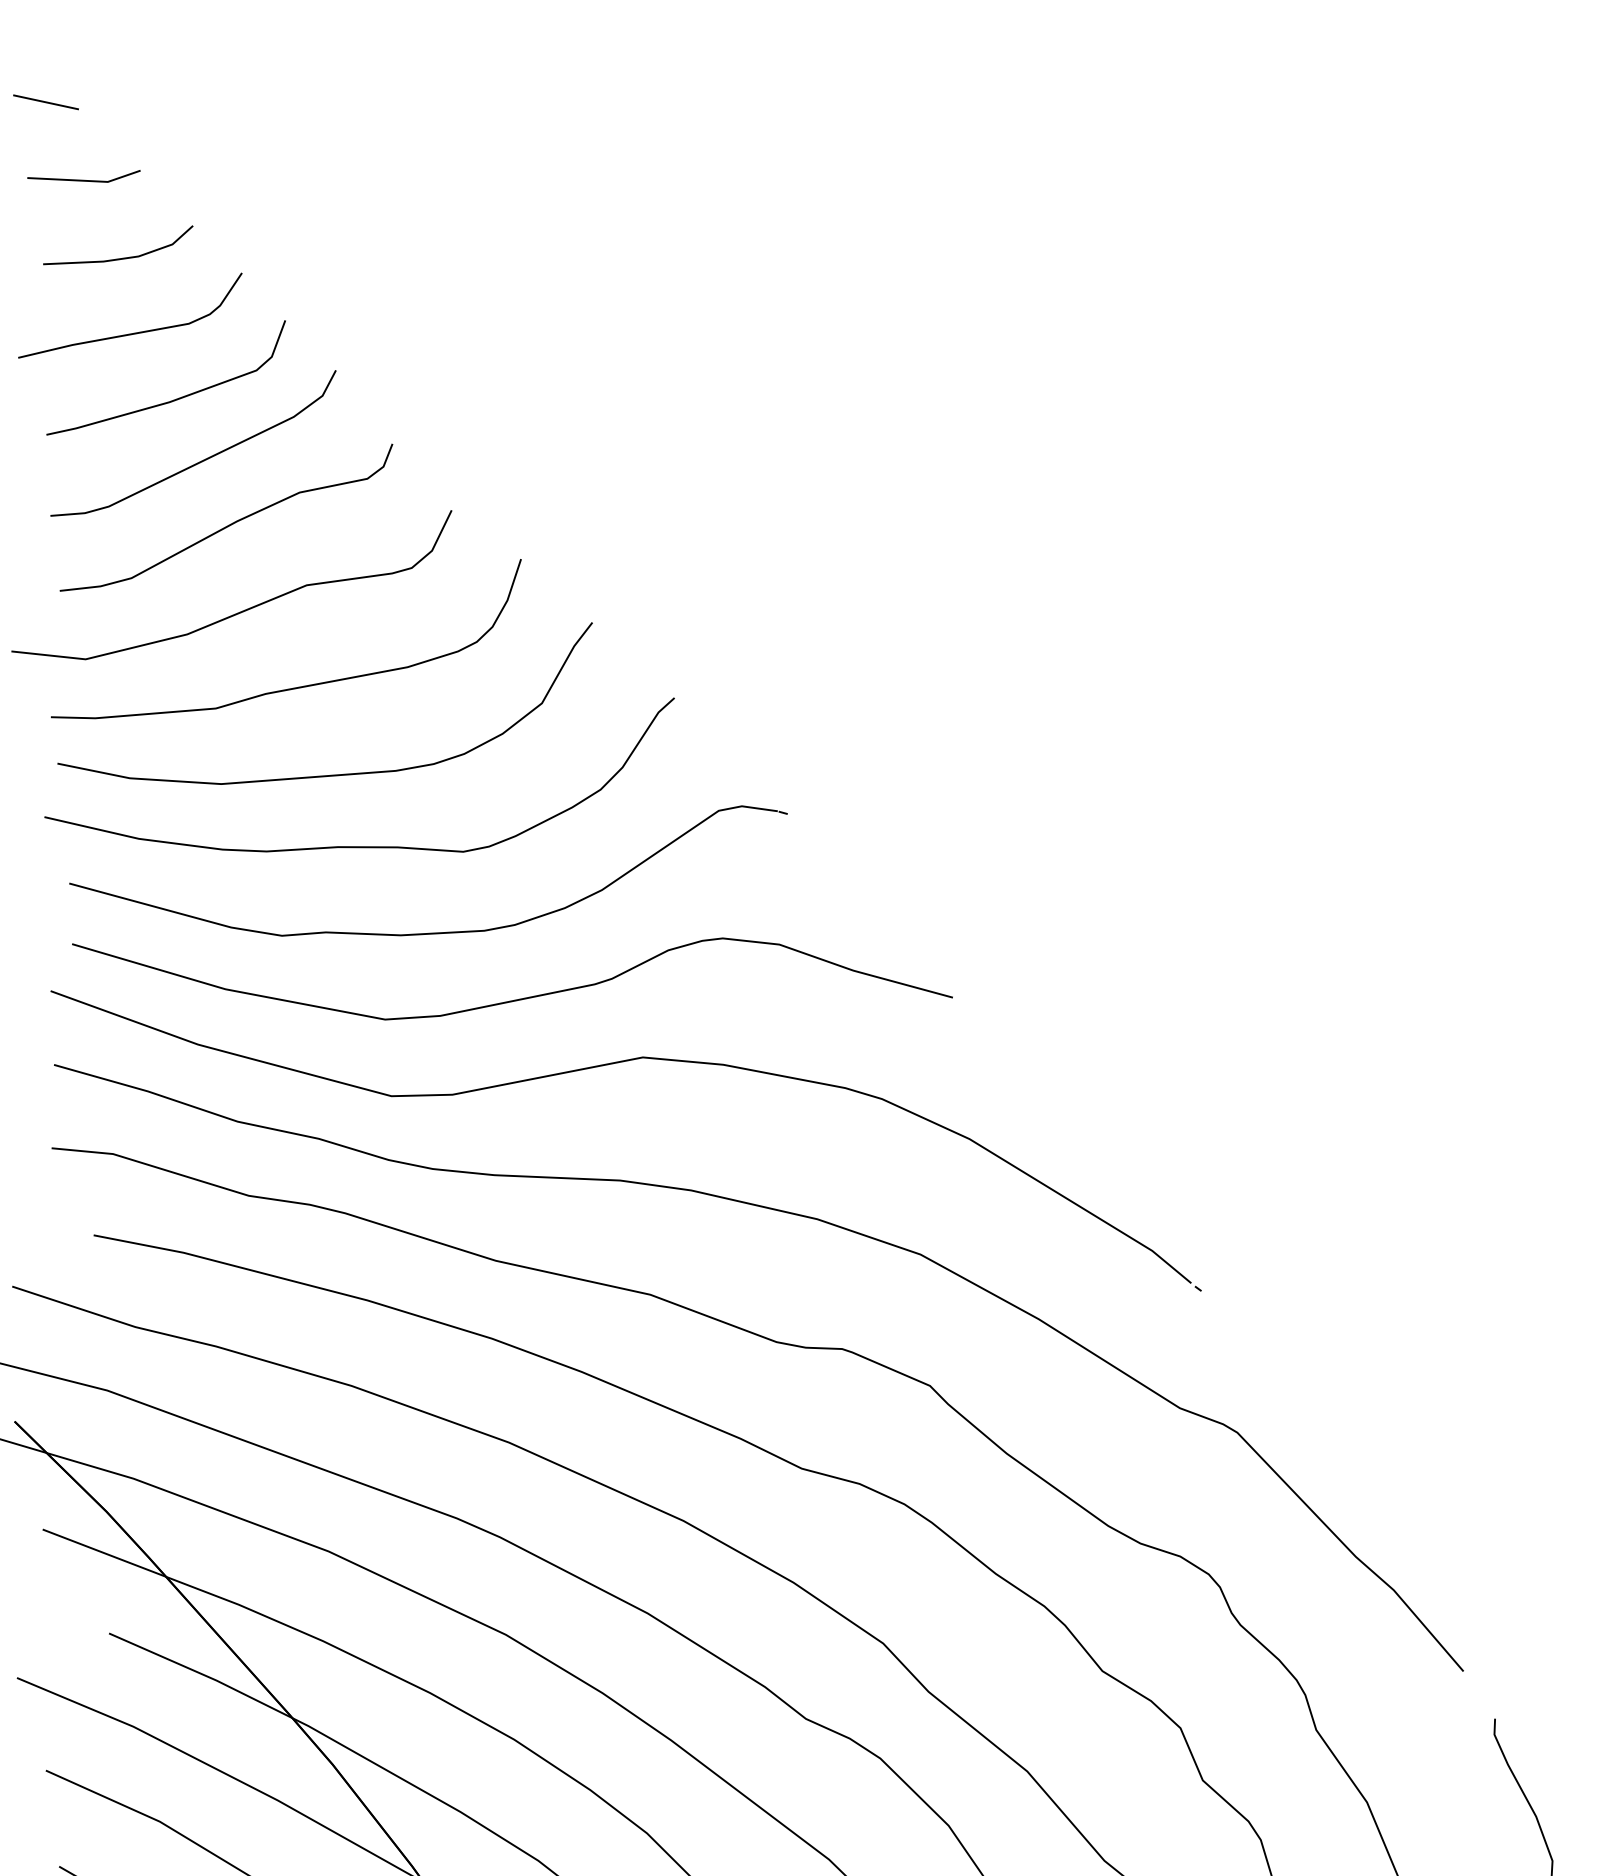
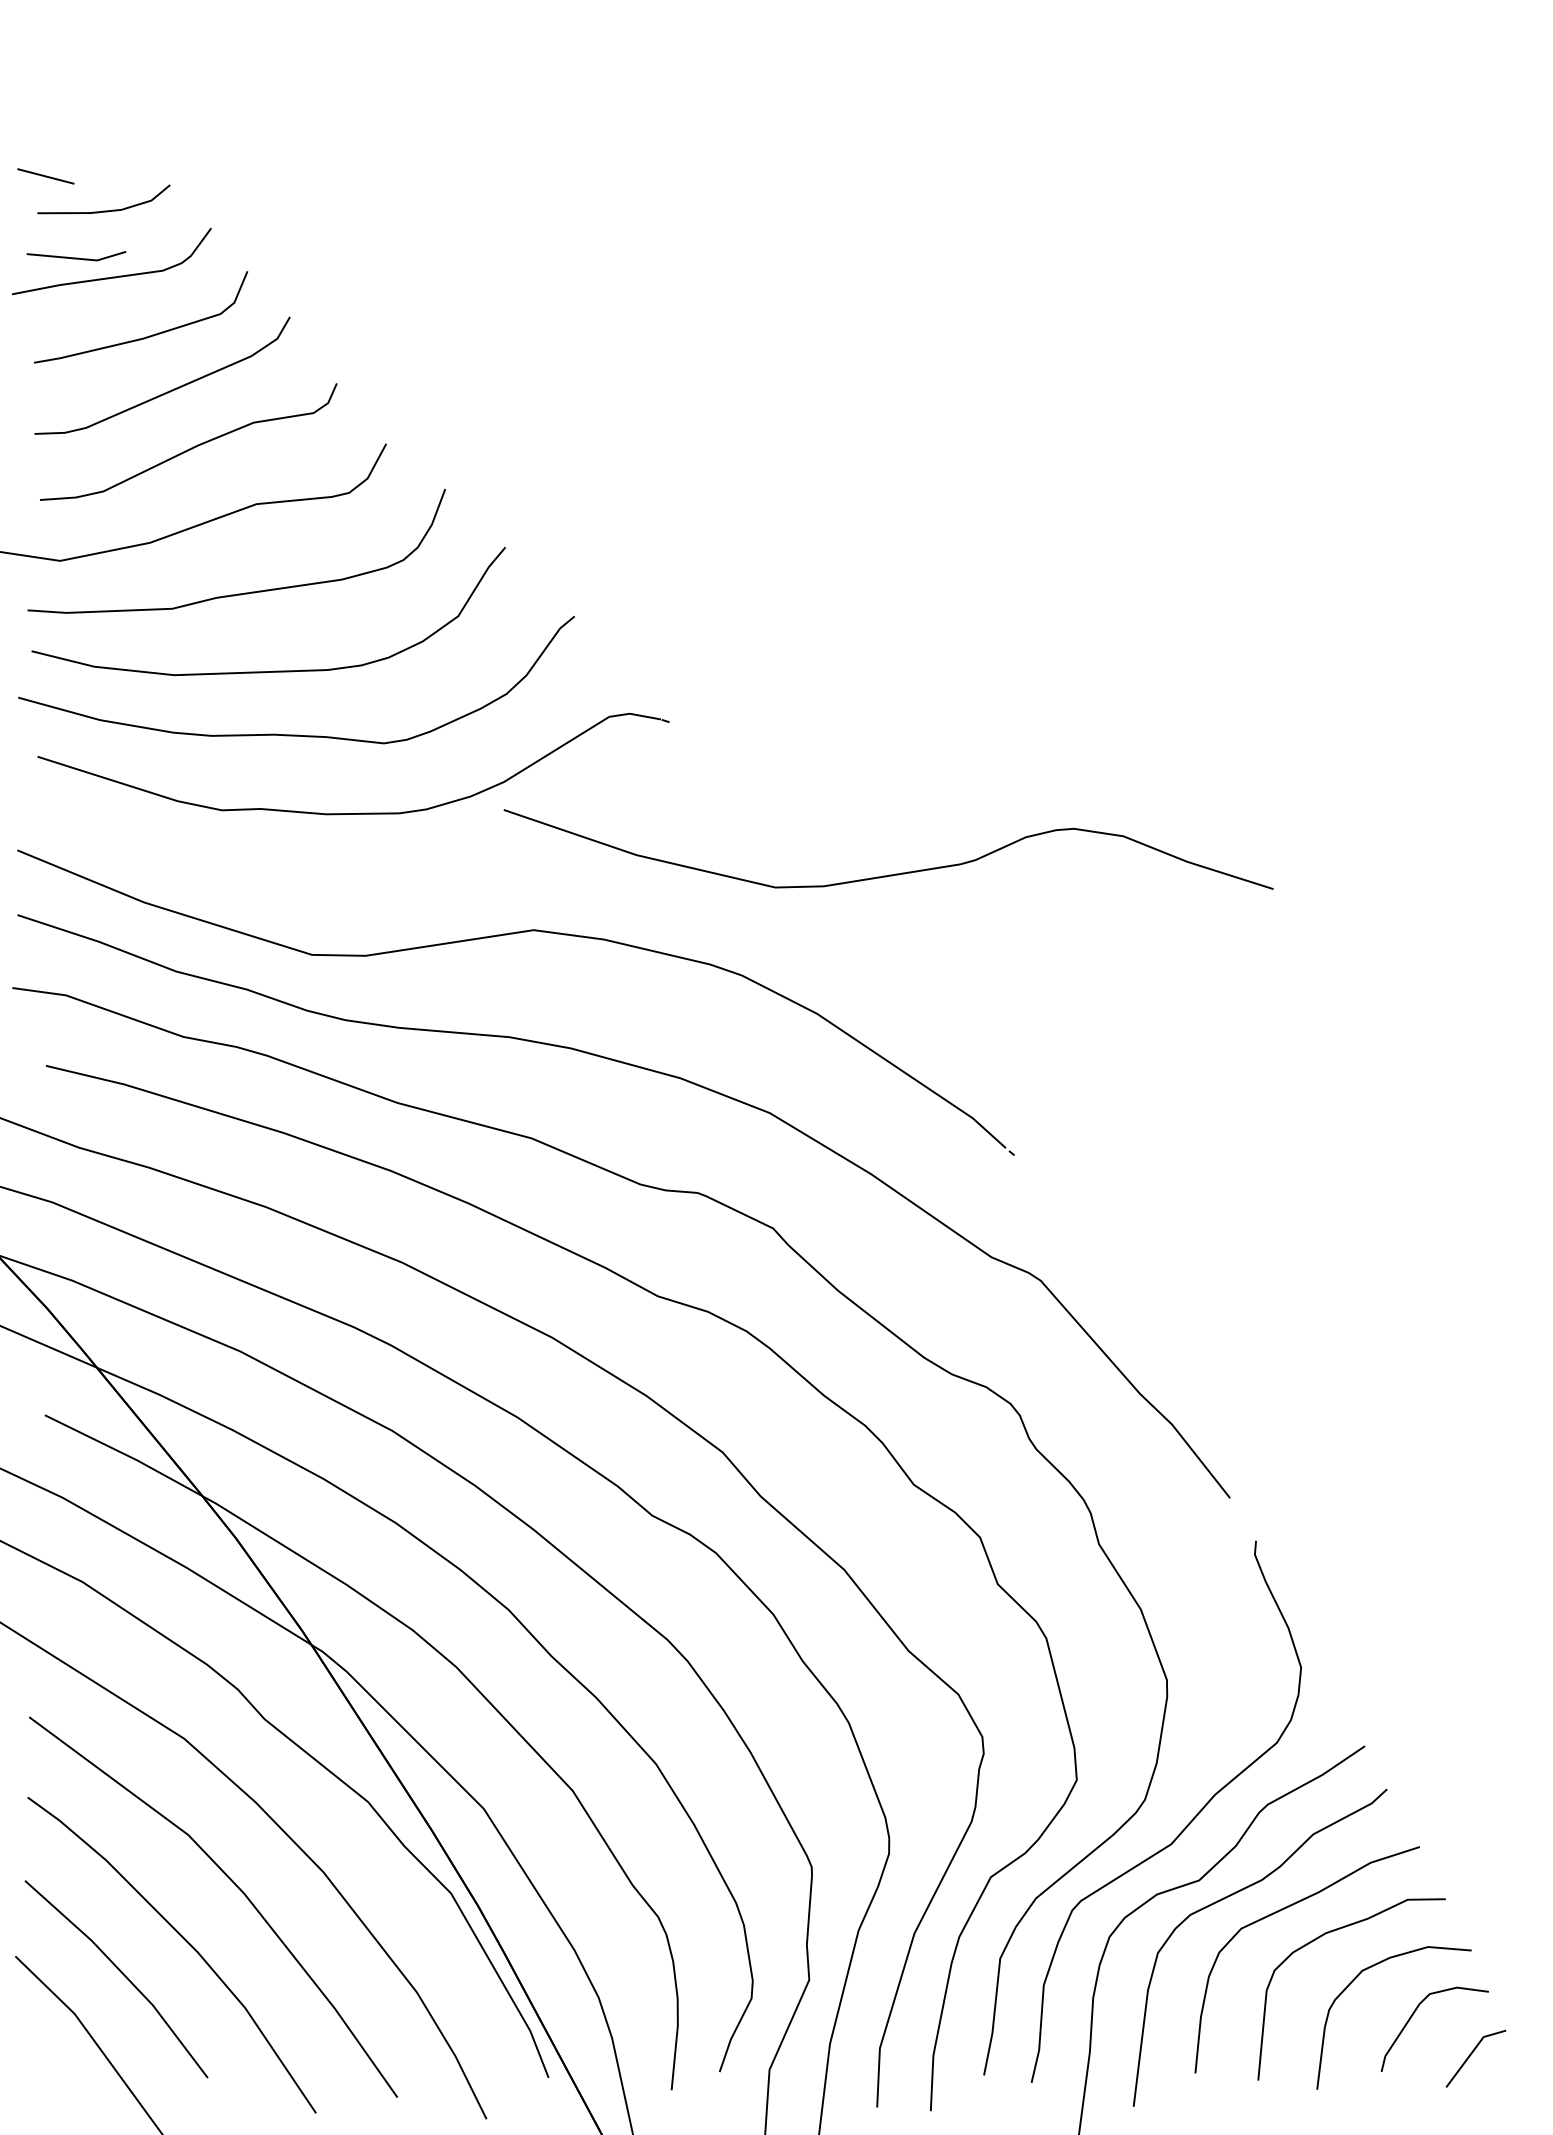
line: (45, 102) -> (45, 176), moved
part: (84, 178) -> (76, 256), moved
curve: (521, 997) -> (895, 873), moved

